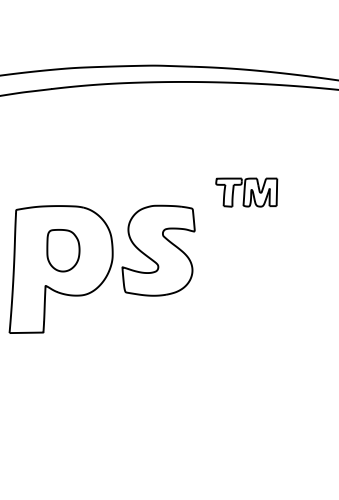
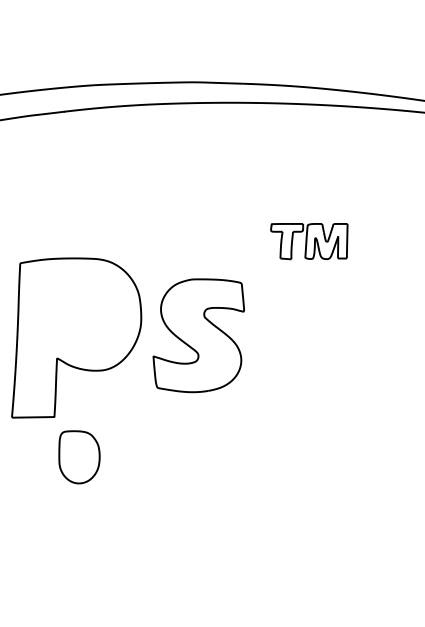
part: (63, 250) -> (79, 457), moved
part: (158, 250) -> (198, 335), moved

